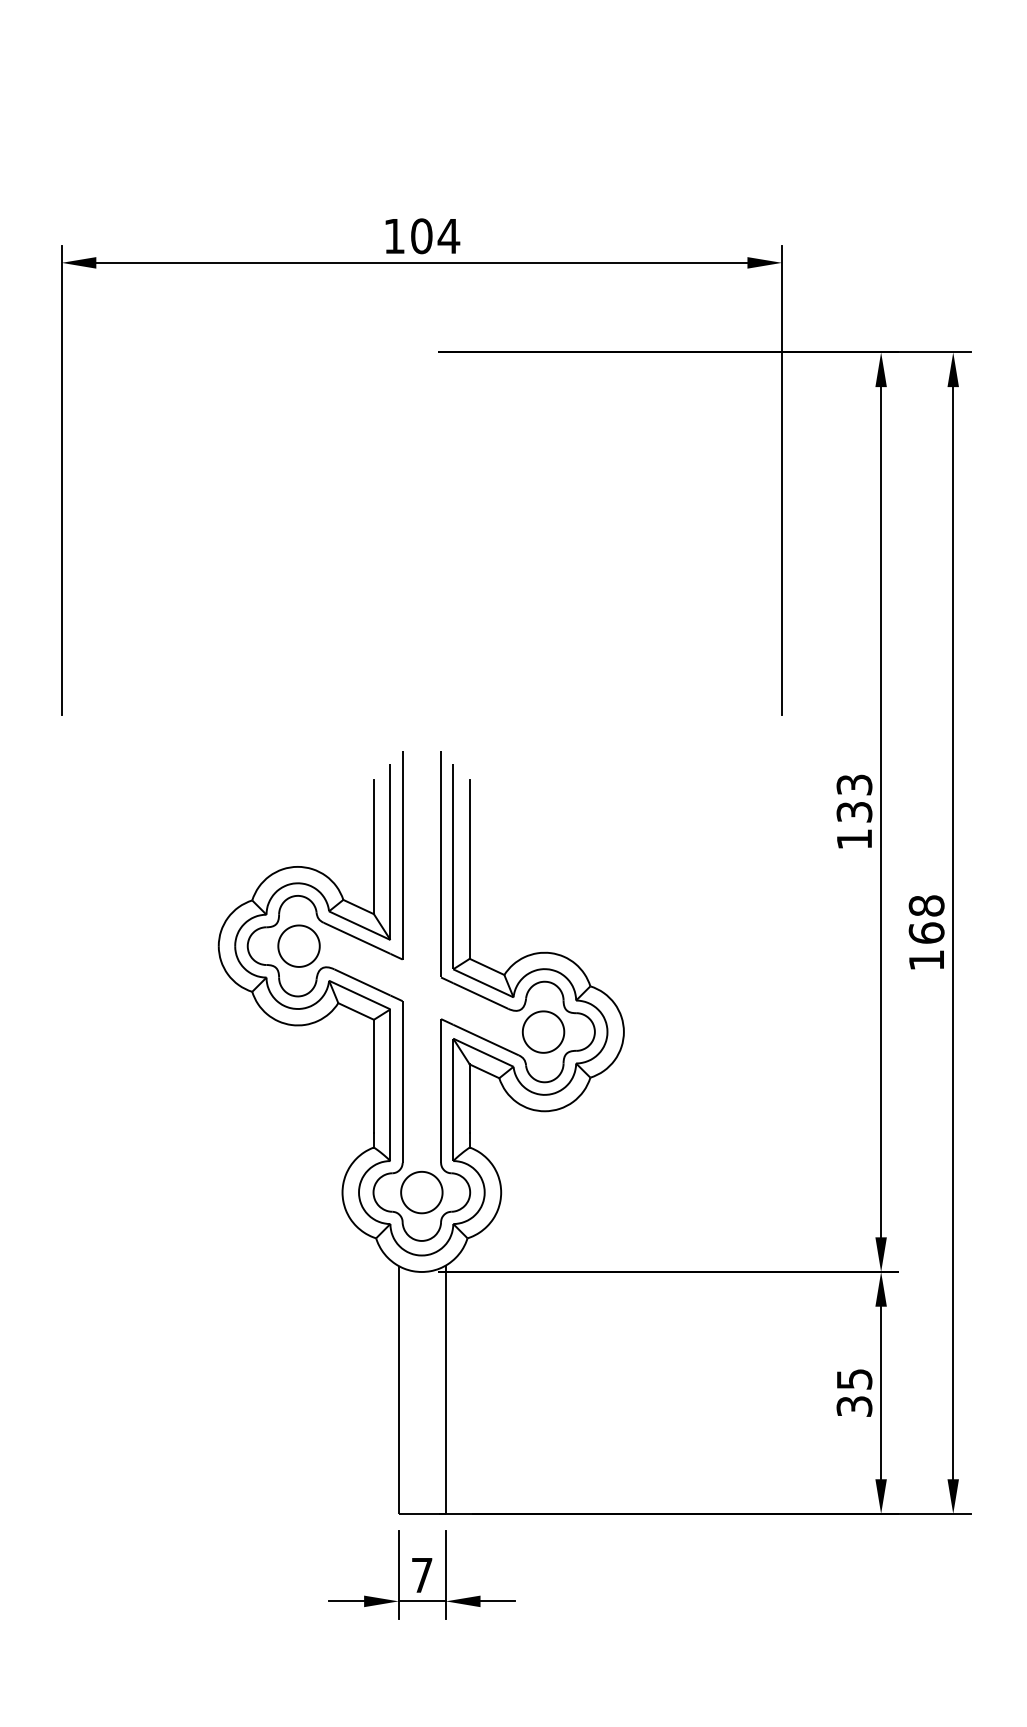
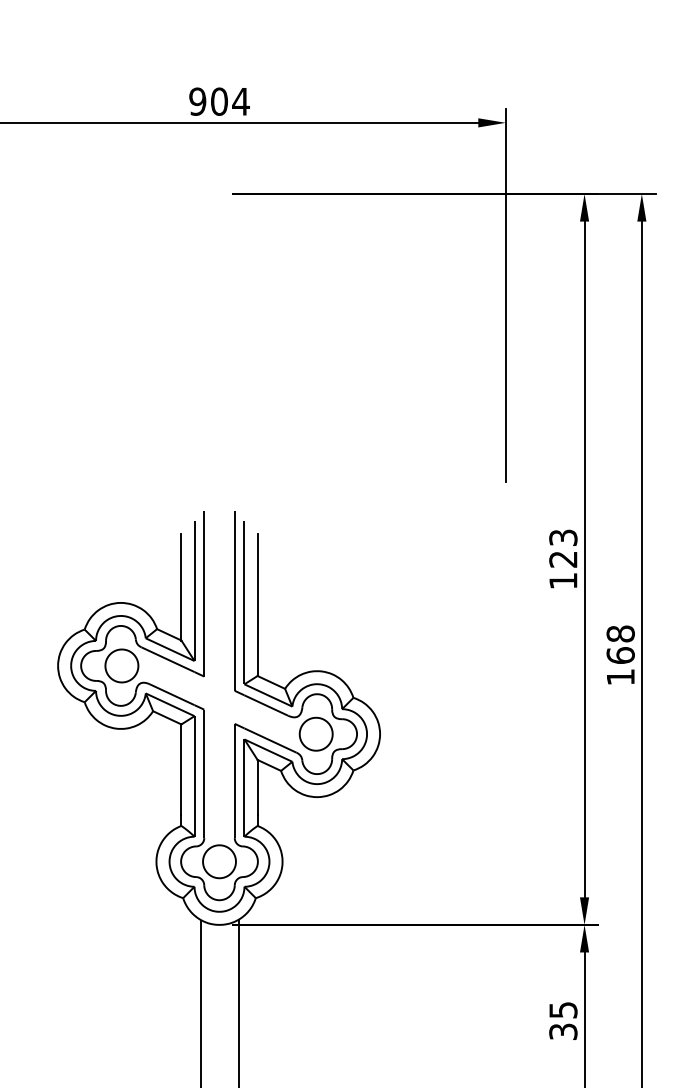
text: (394, 236) -> (197, 101), 104 -> 904
text: (854, 812) -> (563, 559), 133 -> 123

